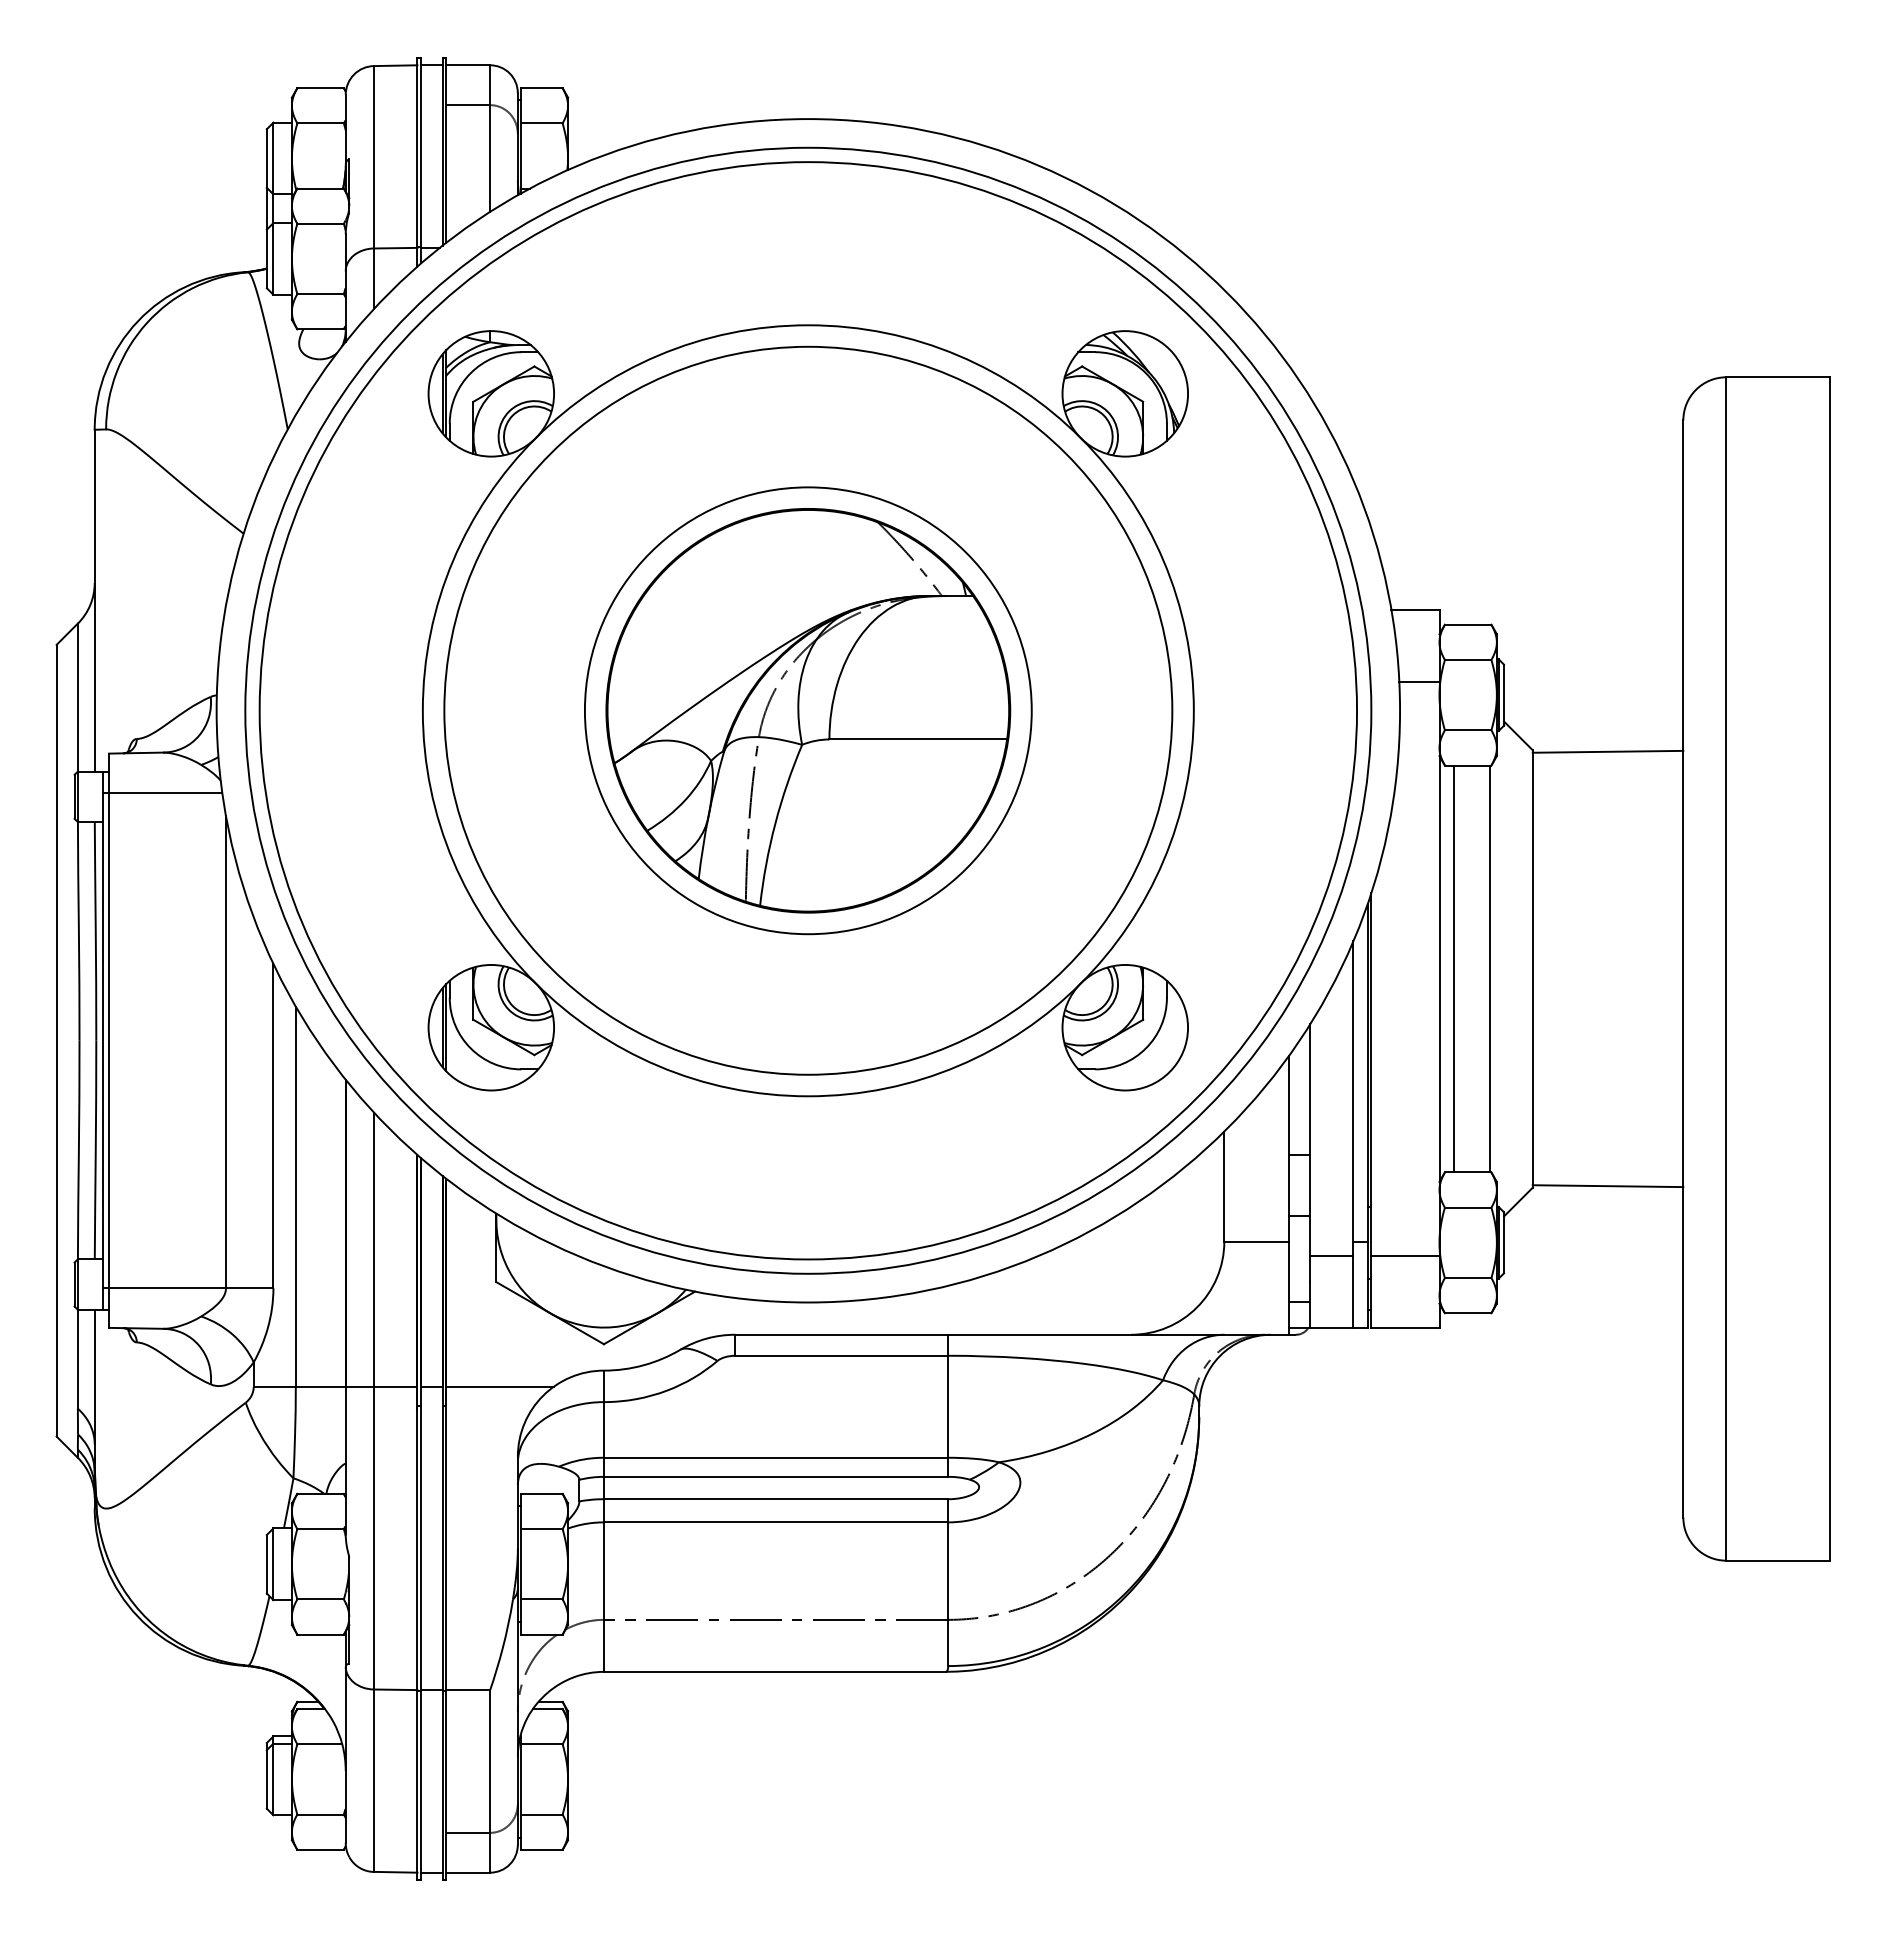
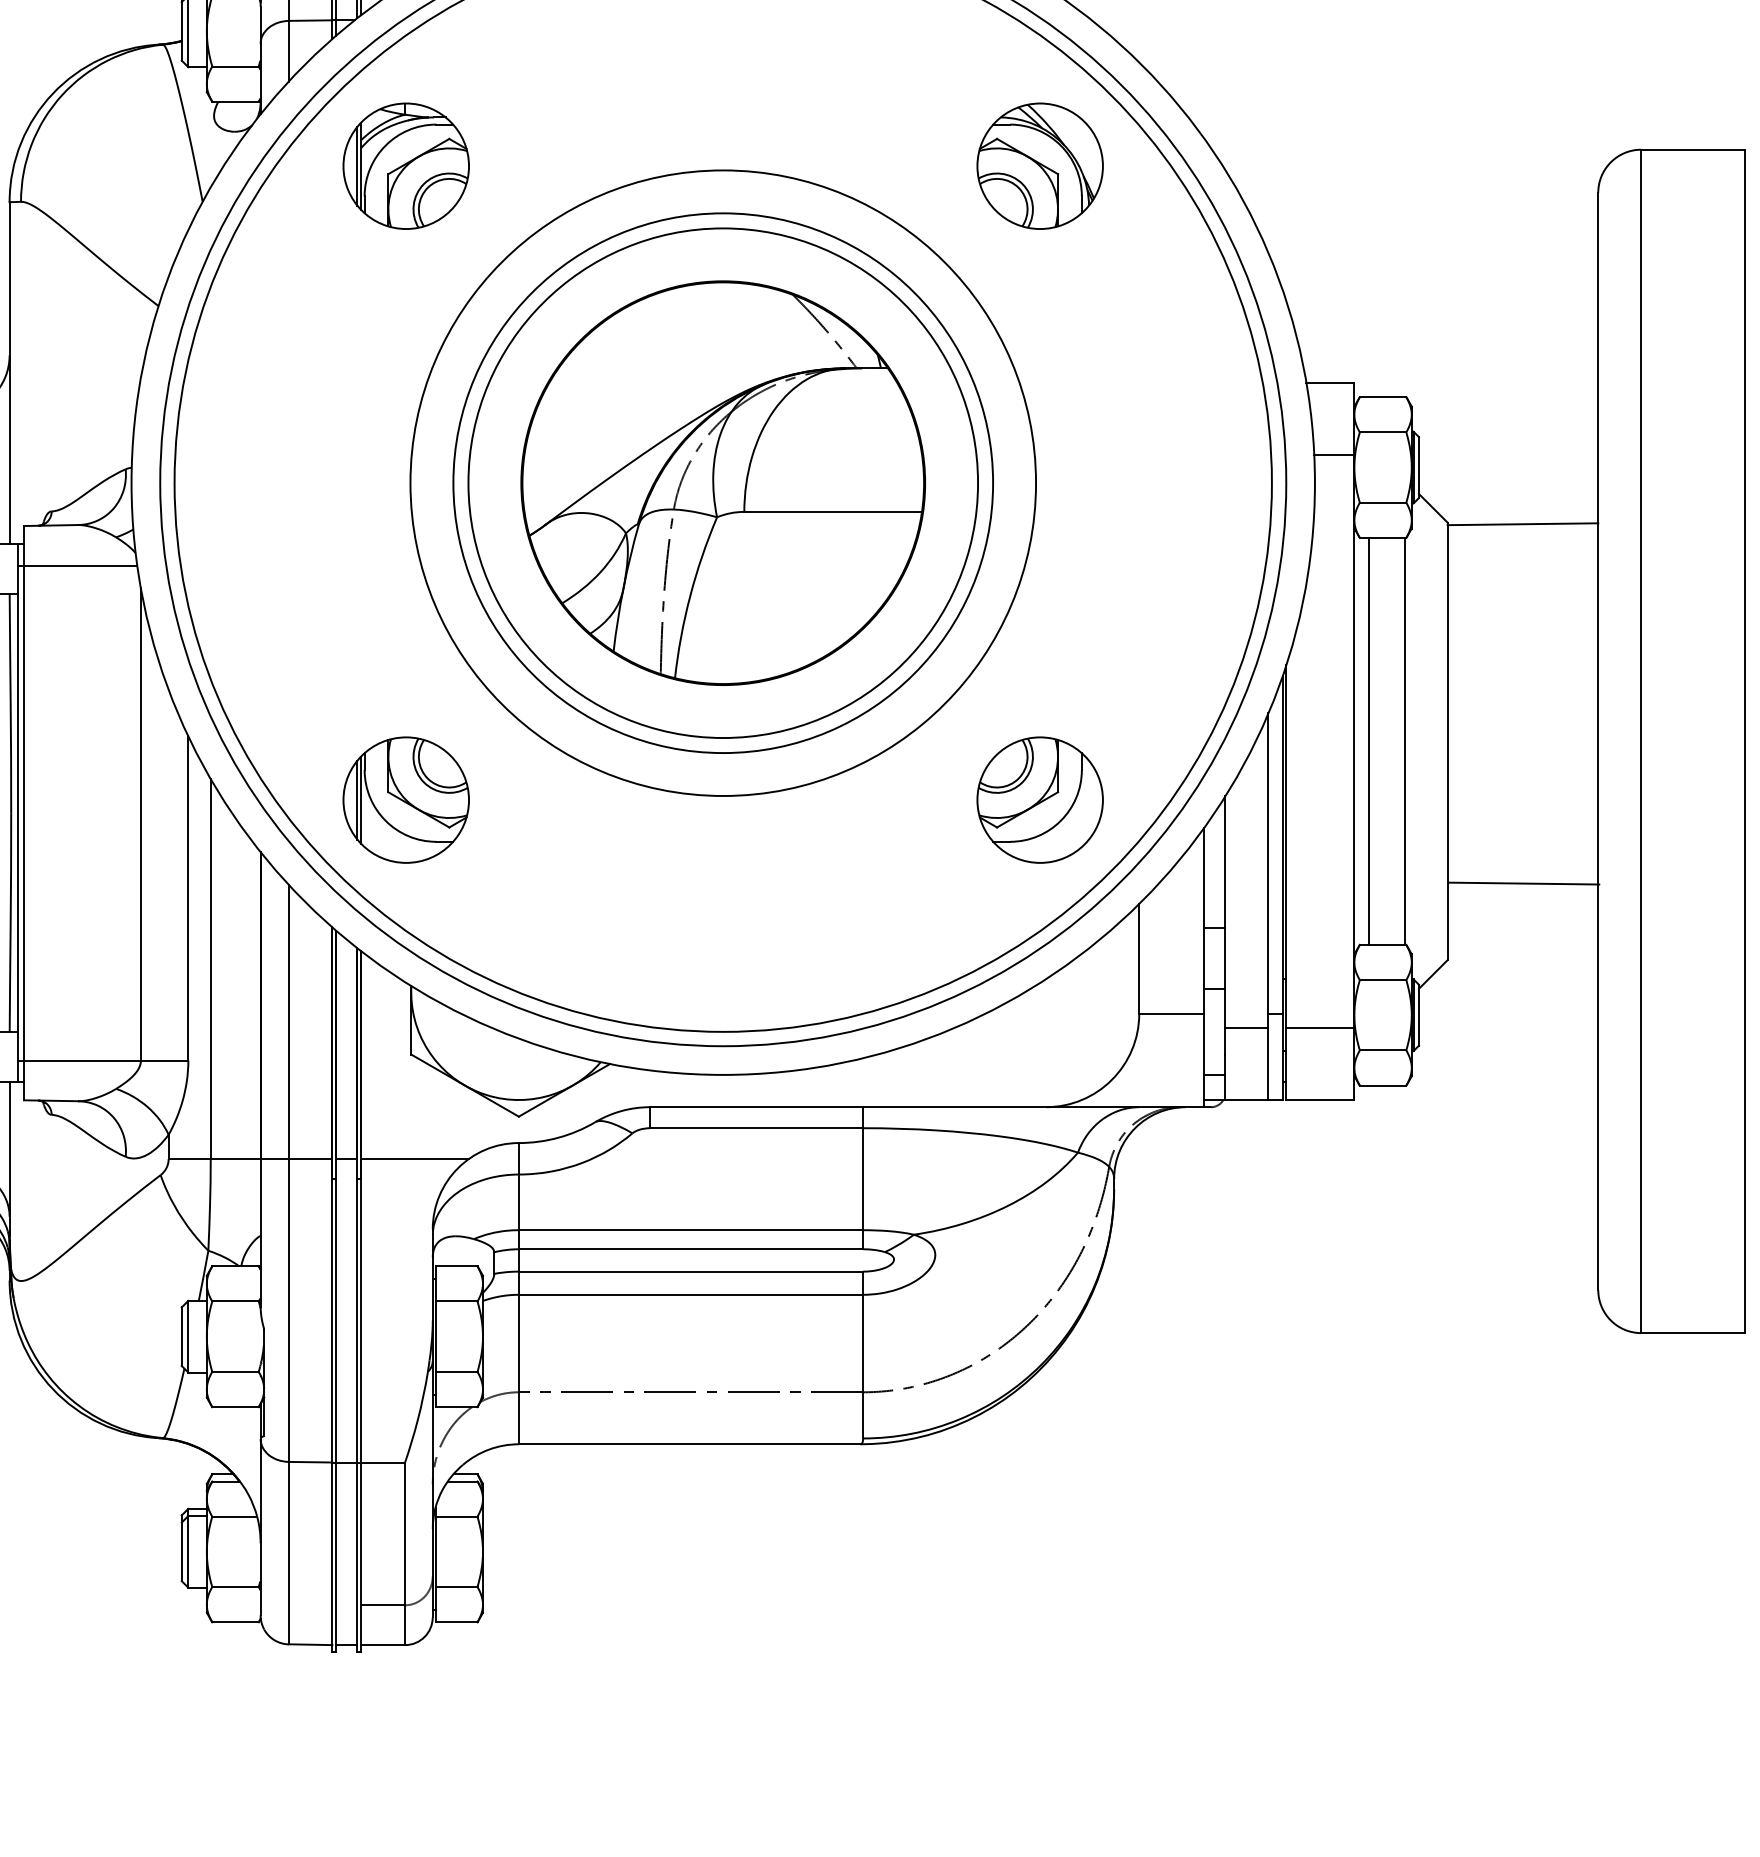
circle: (807, 710) -> (722, 482), size x0.7
circle: (807, 710) -> (722, 482), size x1.4
circle: (808, 710) -> (723, 482), size x0.7
line: (1607, 1186) -> (1523, 883), moved

